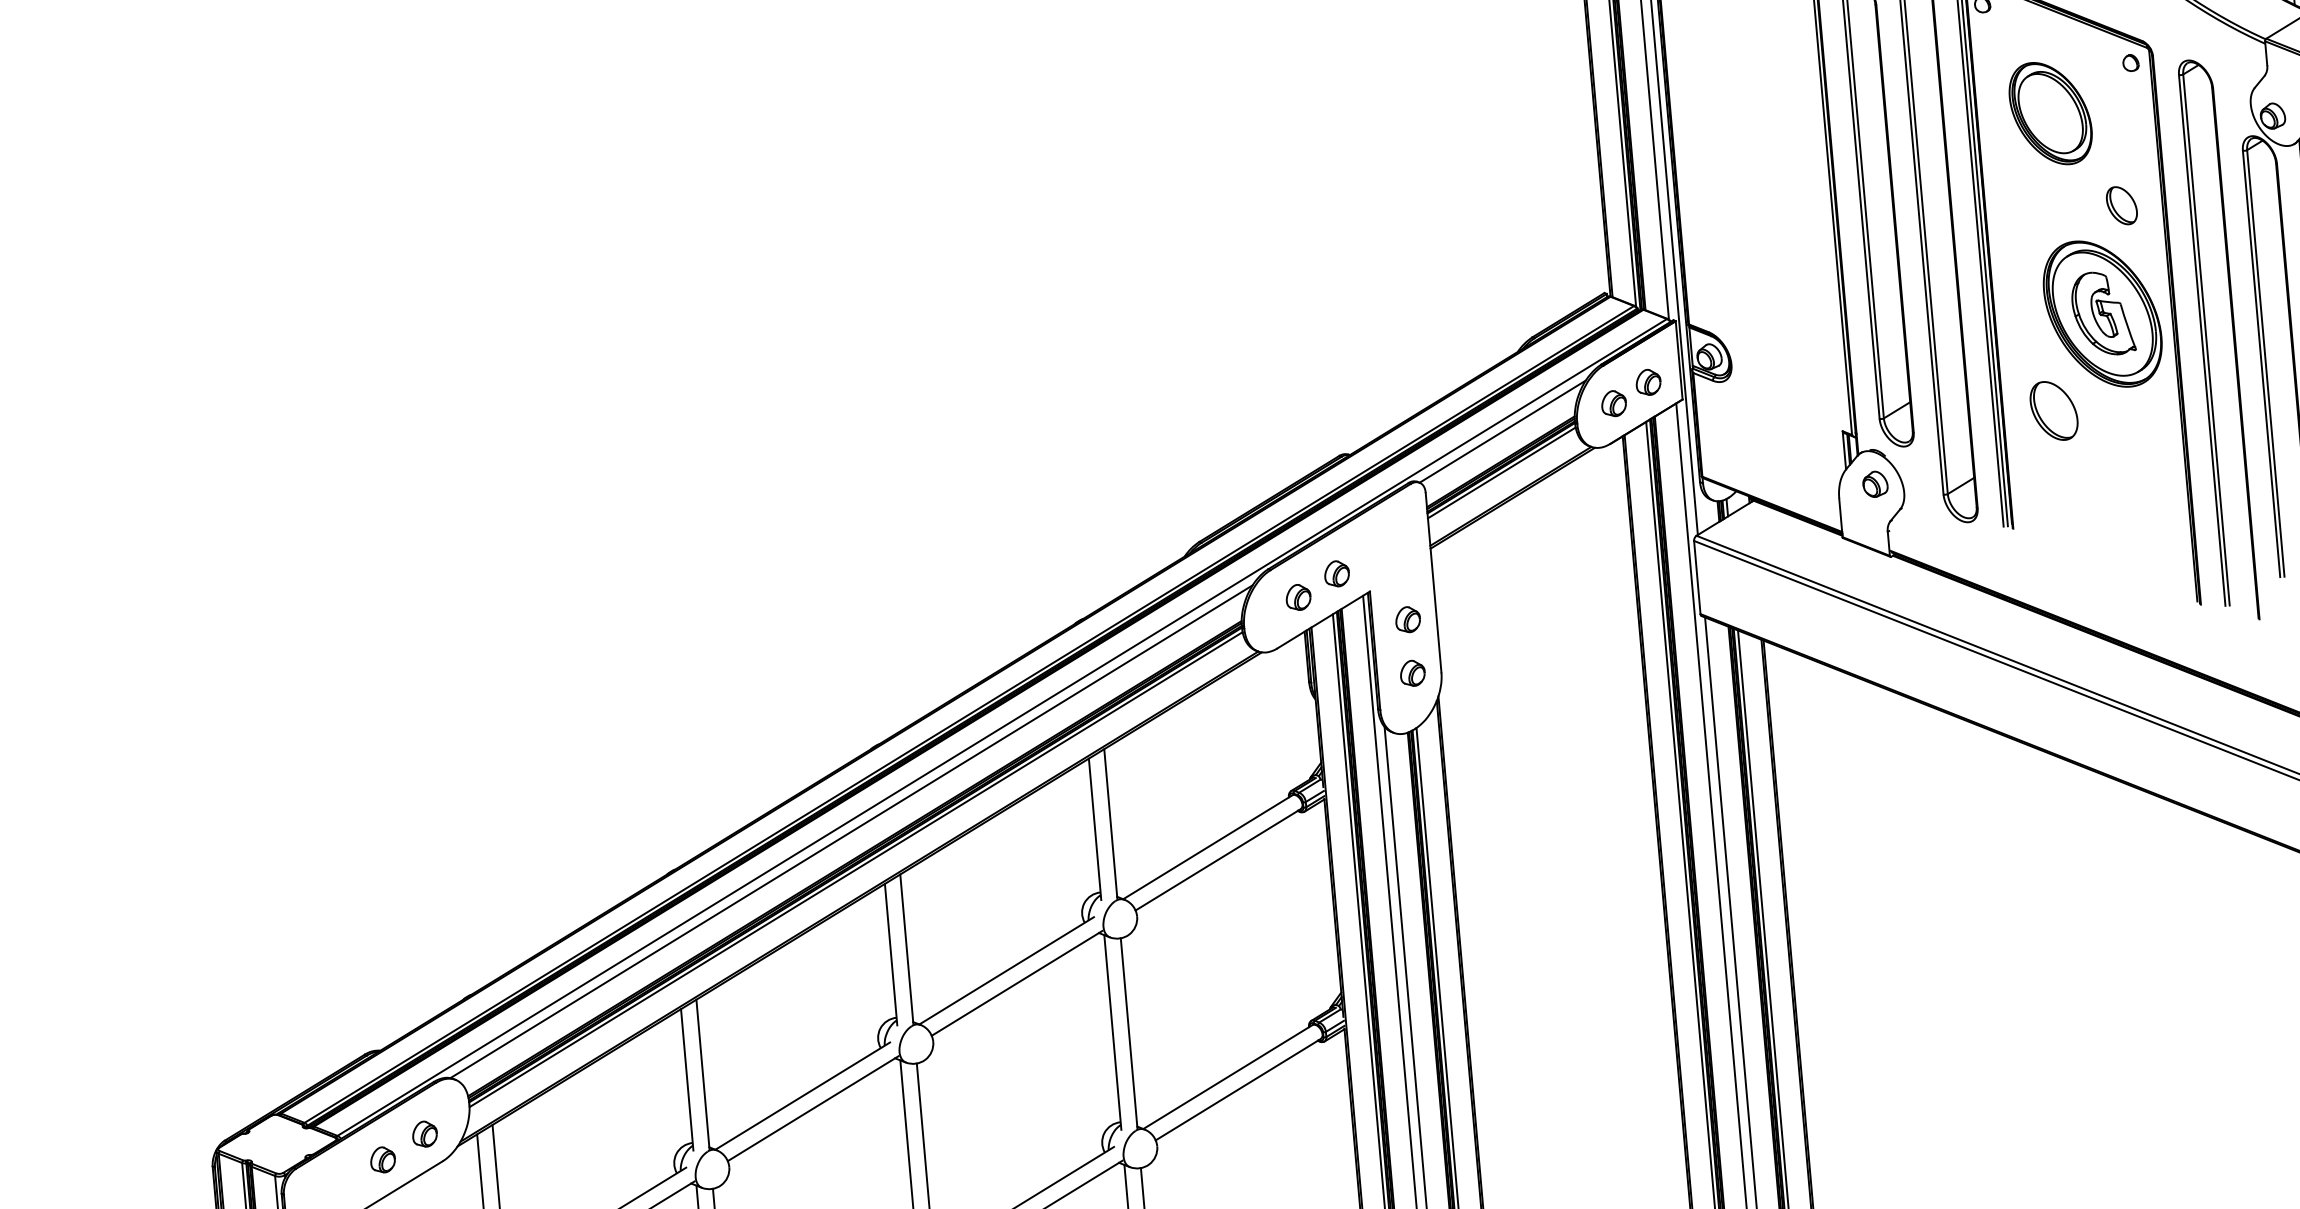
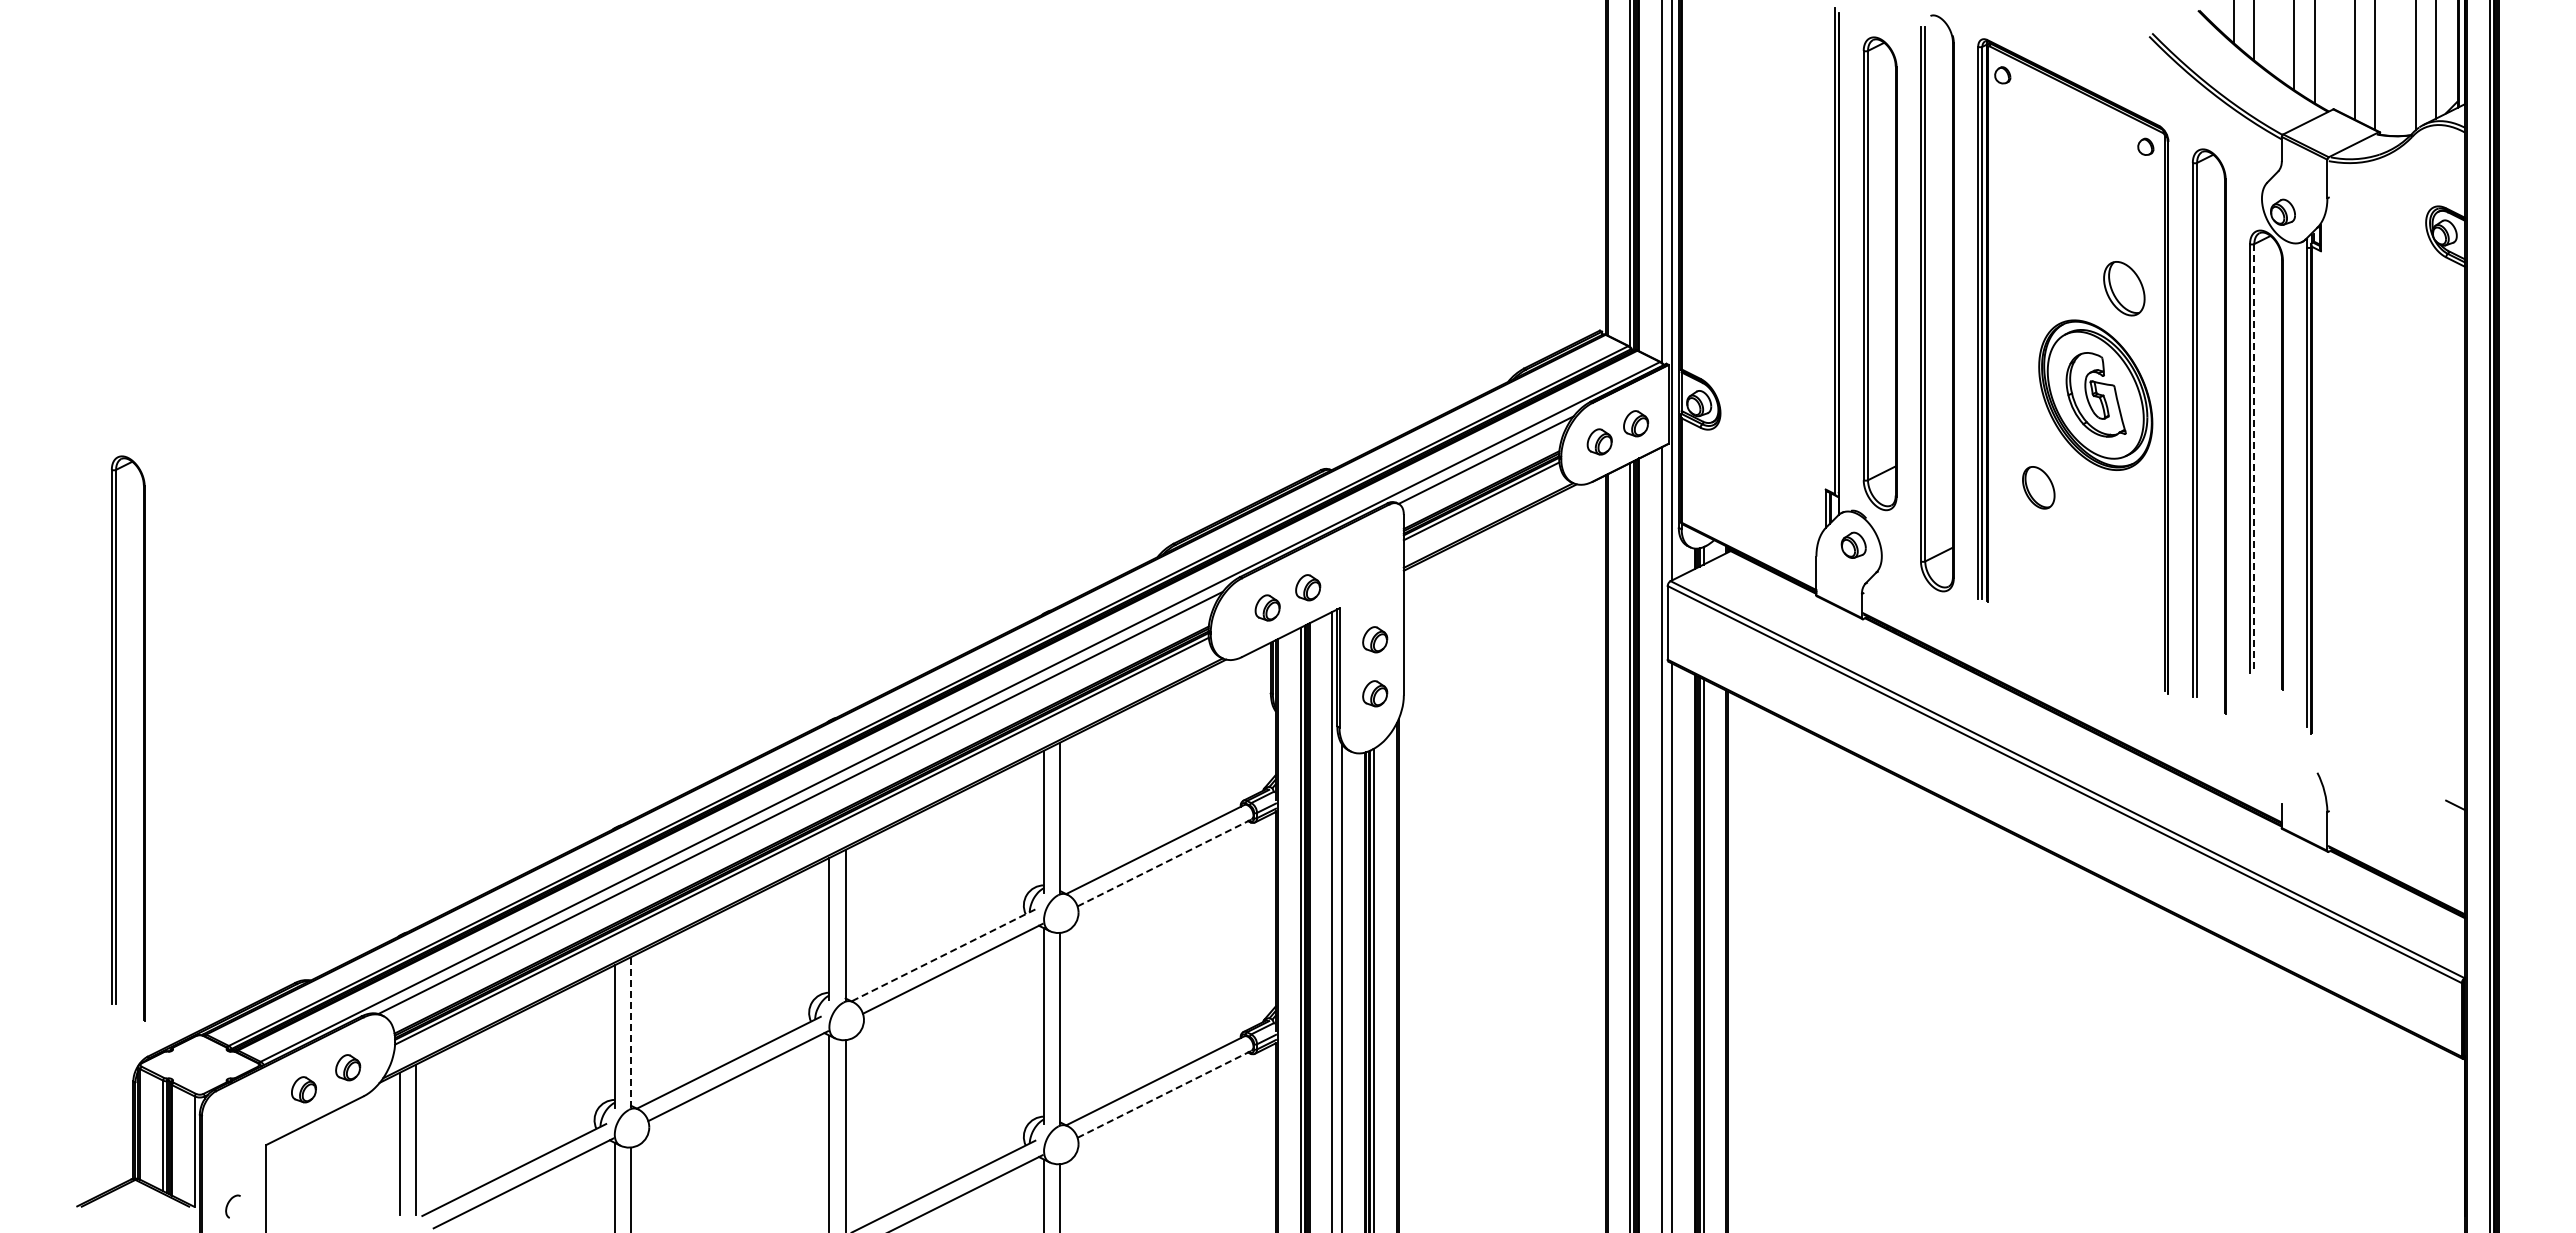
part: (2049, 113) -> (2060, 190), removed
part: (2122, 205) -> (2124, 288), size x1.4
line: (2265, 363) -> (2254, 458), solid -> dashed
part: (2053, 410) -> (2038, 487), size x0.7
part: (166, 827) -> (116, 738), added
line: (1218, 859) -> (1164, 862), solid -> dashed
line: (1006, 970) -> (943, 955), solid -> dashed
line: (703, 1073) -> (631, 1031), solid -> dashed
line: (1238, 1089) -> (1164, 1094), solid -> dashed

